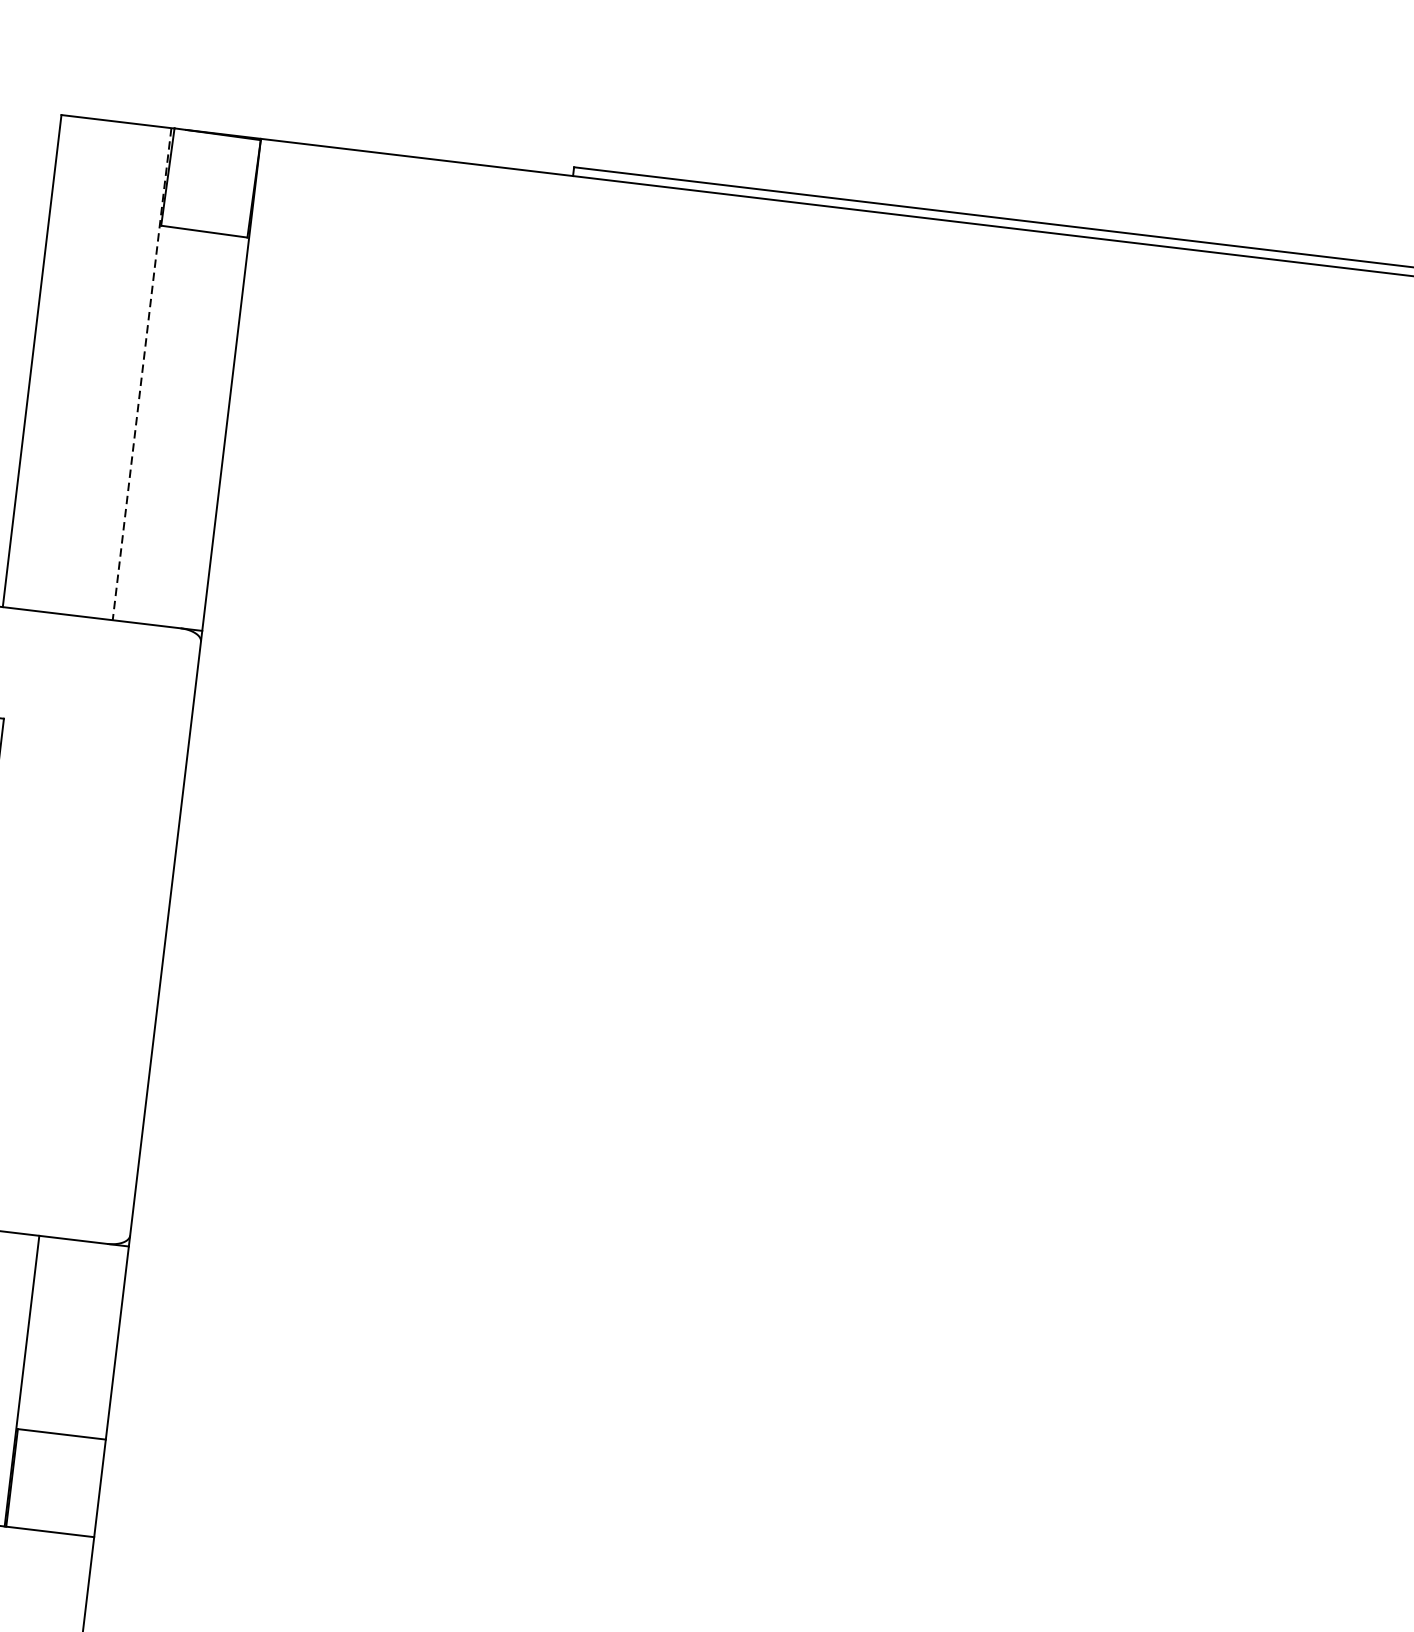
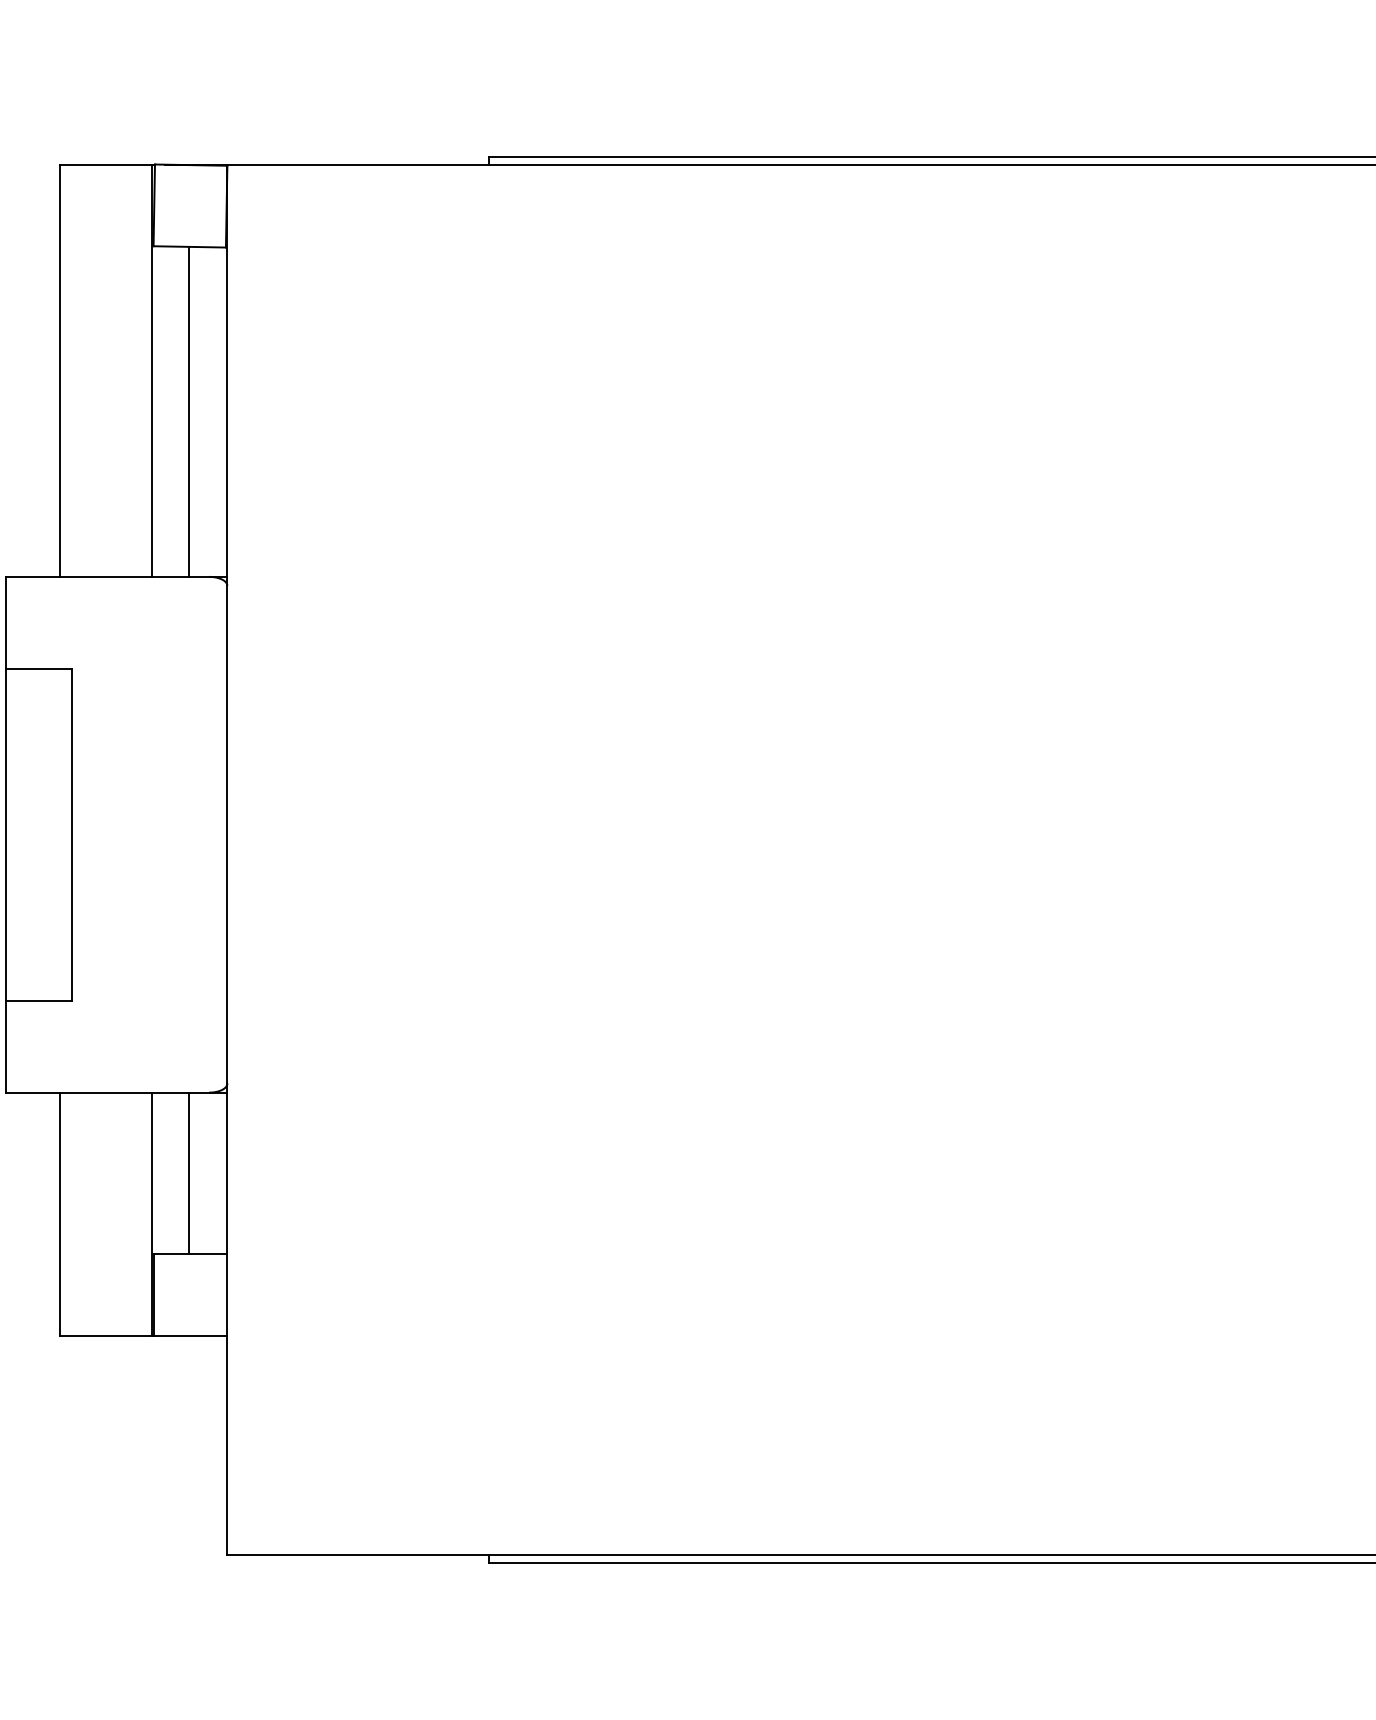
line: (142, 375) -> (152, 371), dashed -> solid
line: (179, 427) -> (188, 411), added
line: (70, 1337) -> (188, 1173), added

